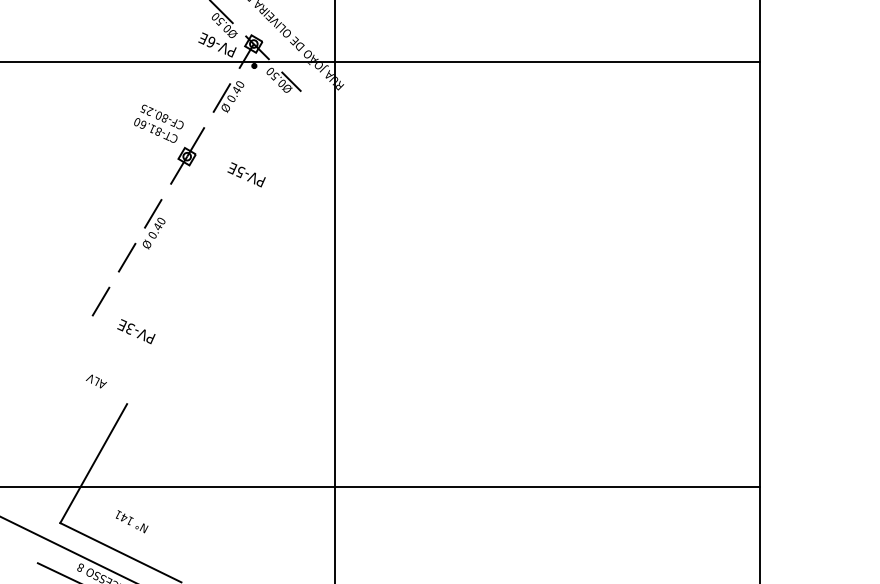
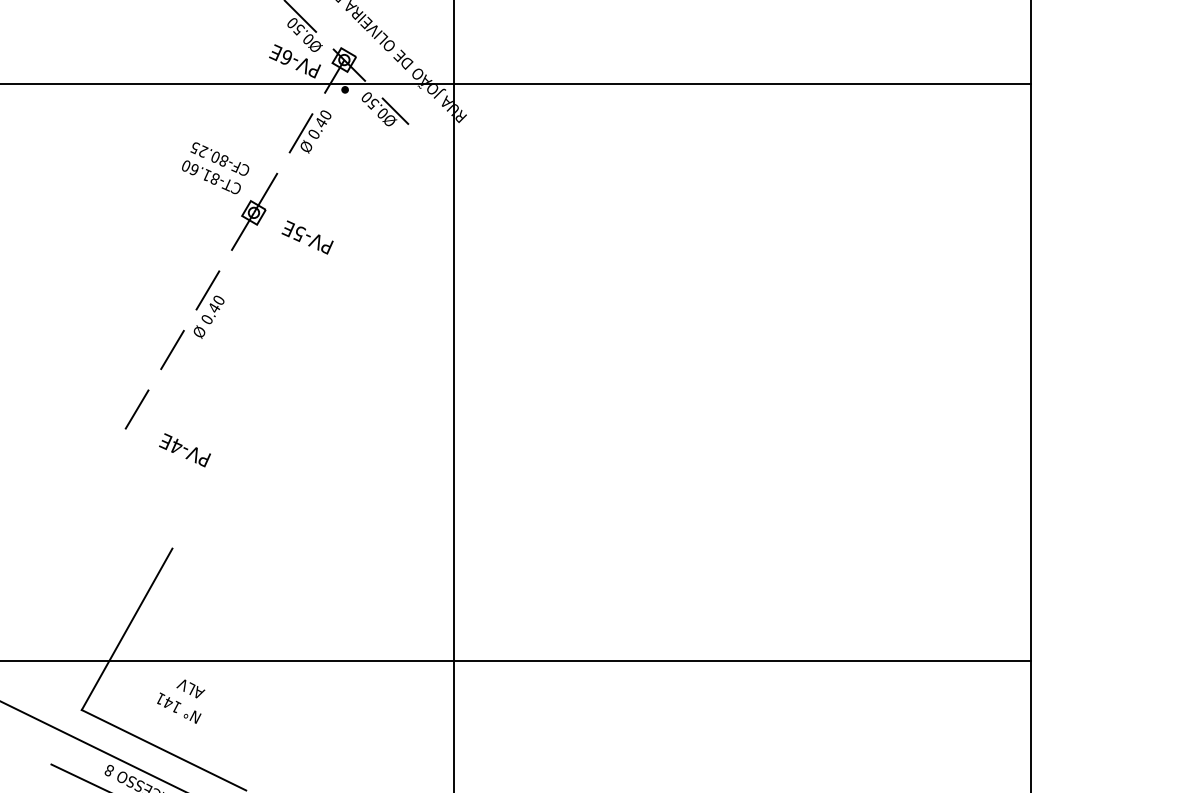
text: (246, 174) -> (307, 237), moved
text: (130, 328) -> (177, 446), PV-3E -> PV-4E
text: (96, 381) -> (190, 688), moved

